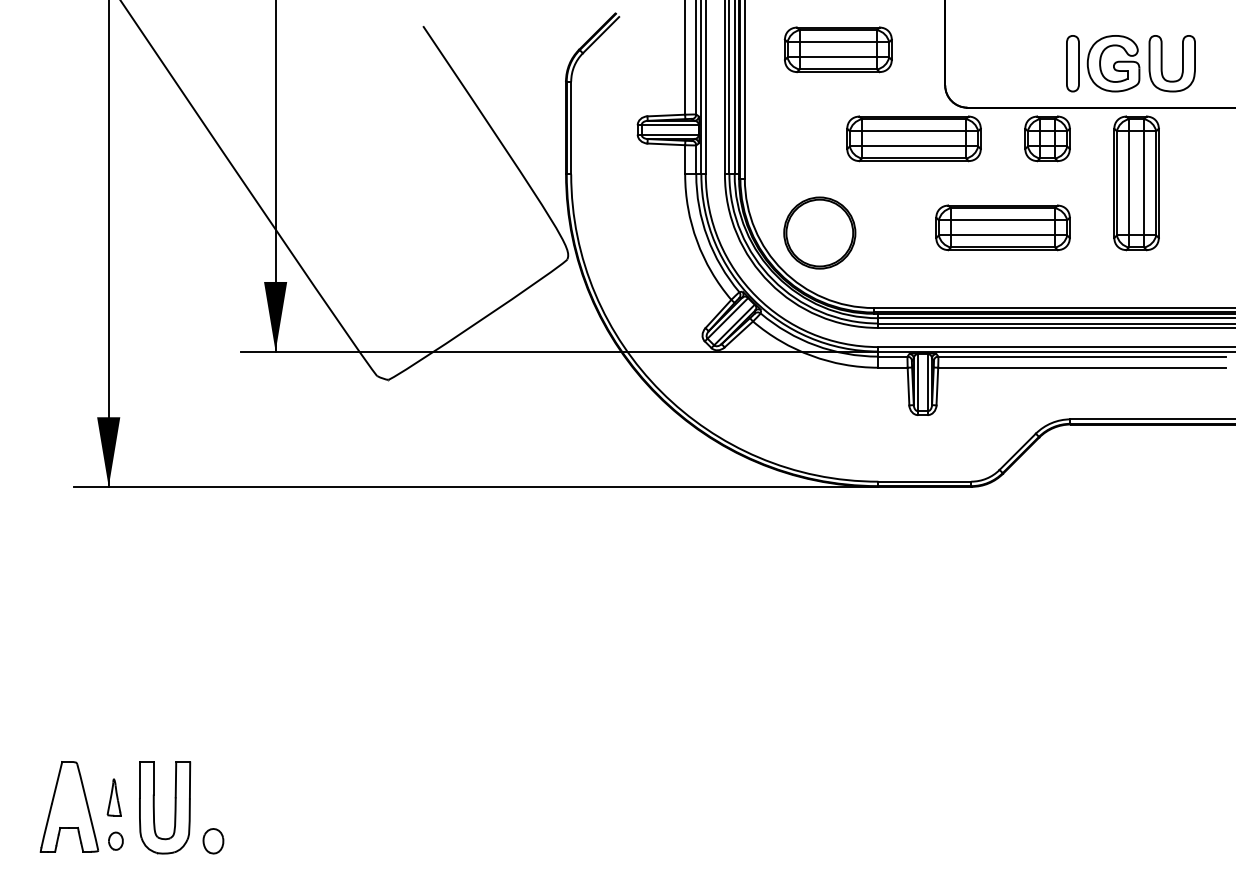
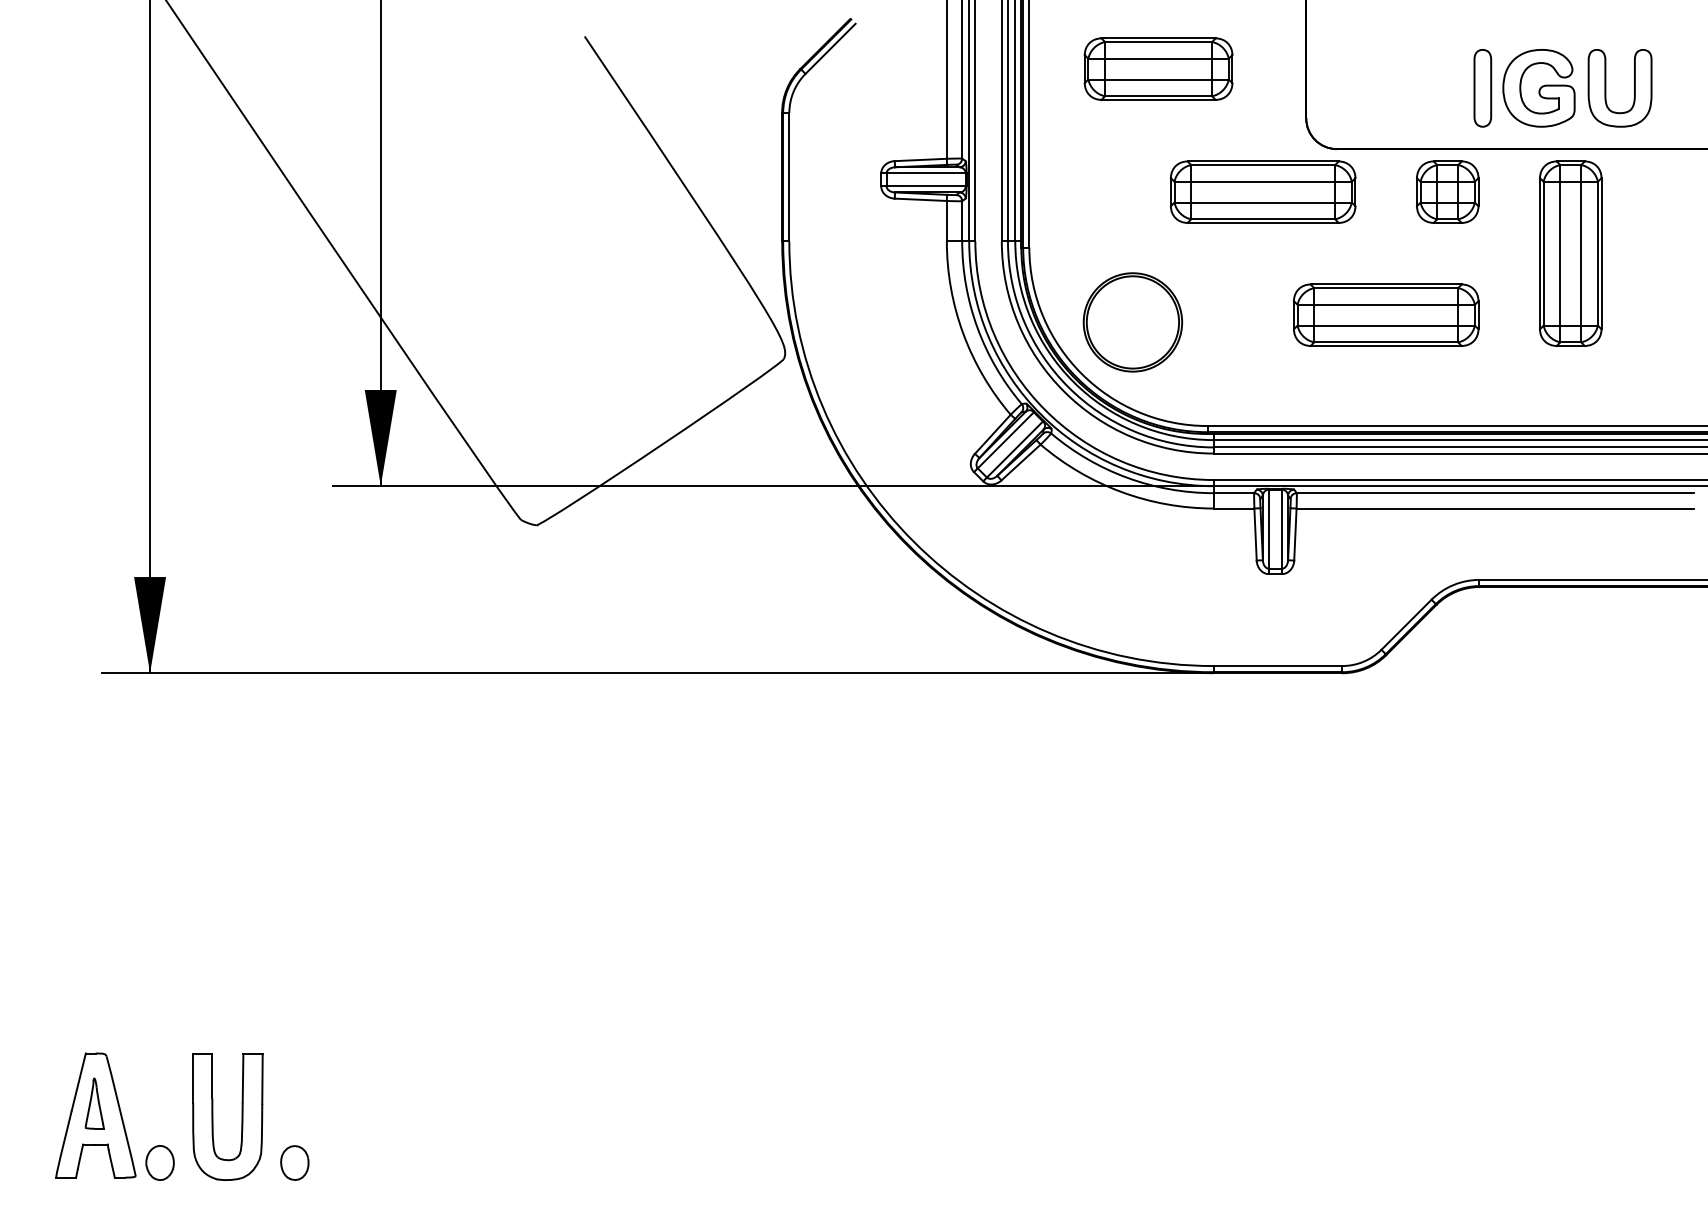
part: (114, 797) -> (94, 1103), moved
part: (115, 840) -> (159, 1162), size x1.43

